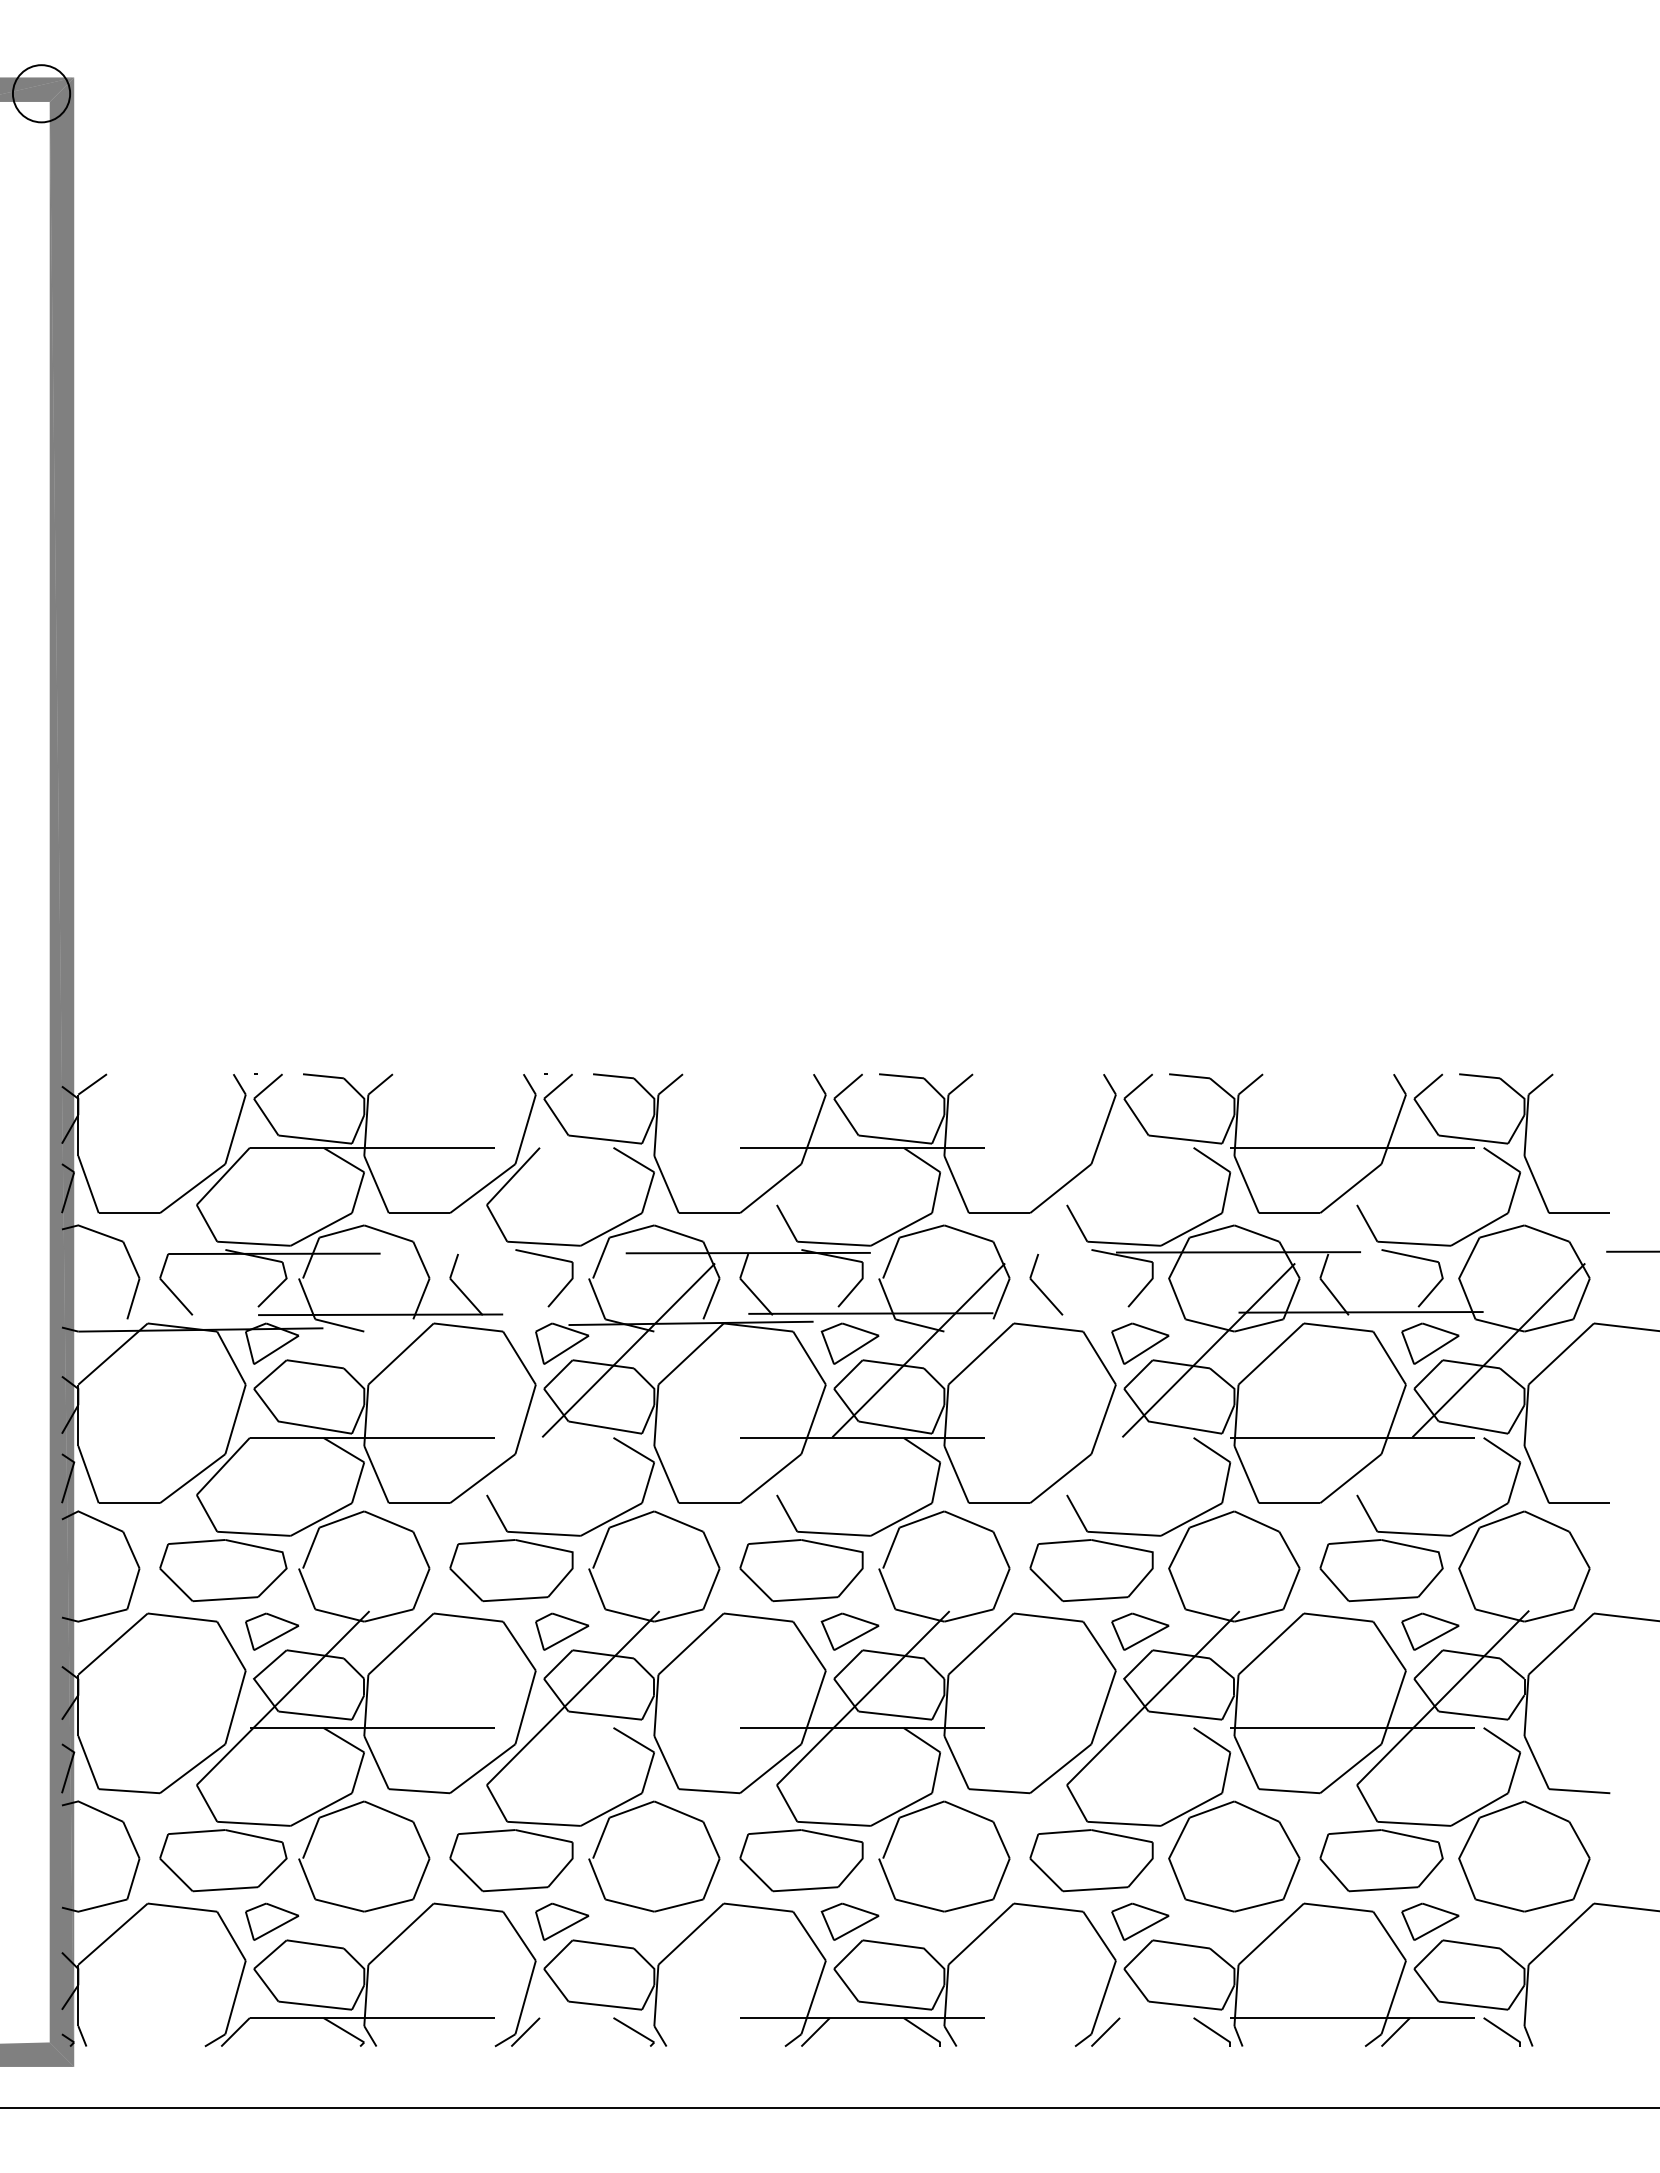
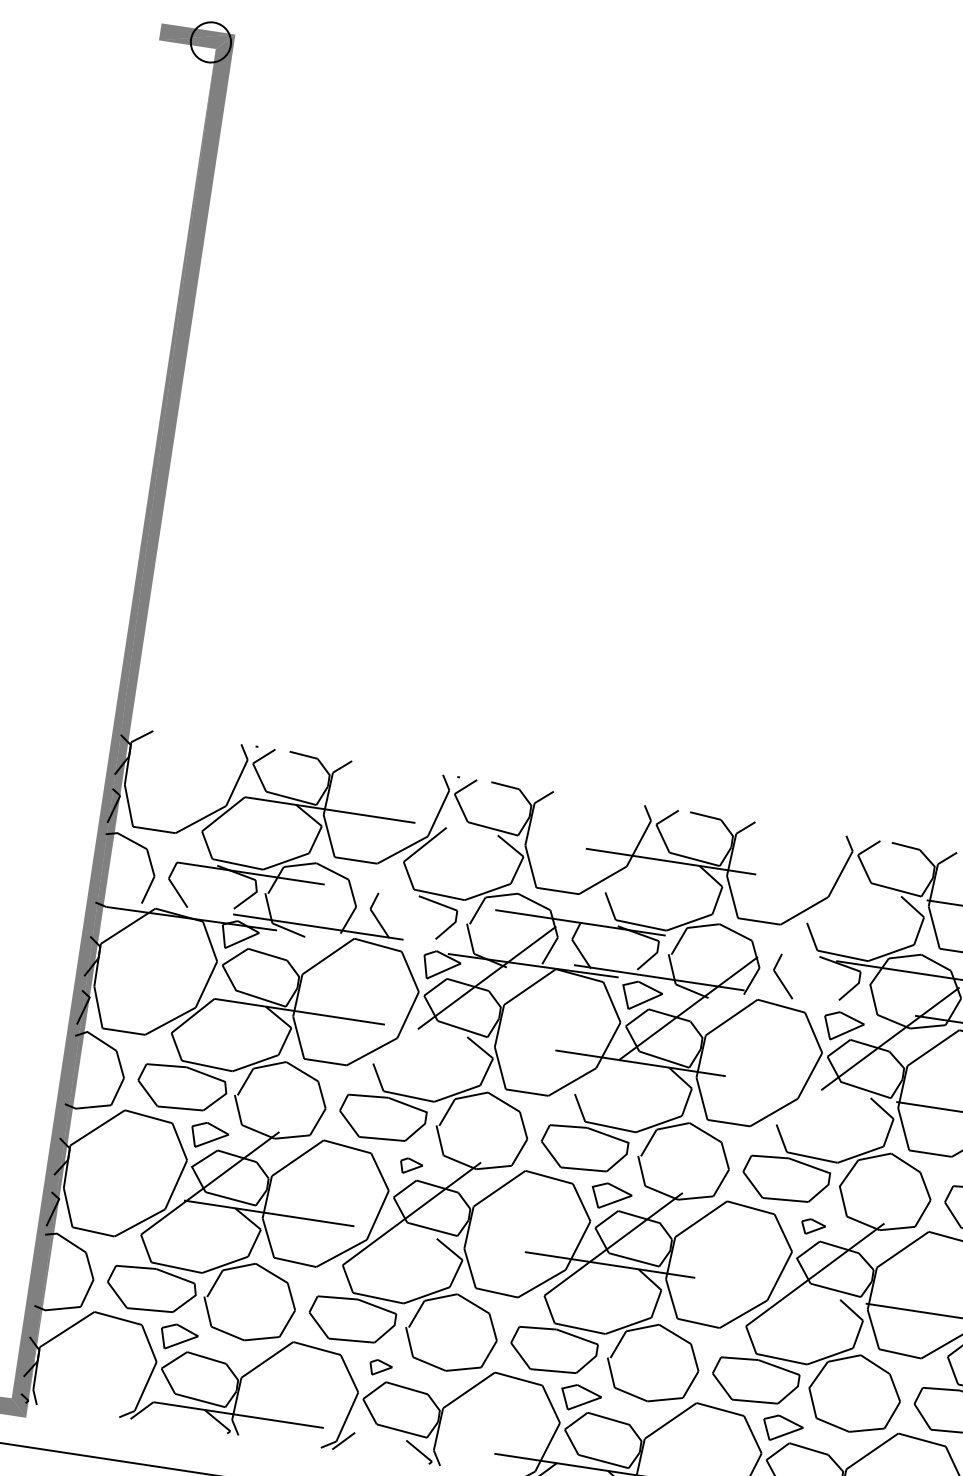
part: (562, 1631) -> (411, 1166), size x0.6
part: (1140, 1631) -> (813, 1227), size x0.6
part: (562, 1921) -> (380, 1368), size x0.6

